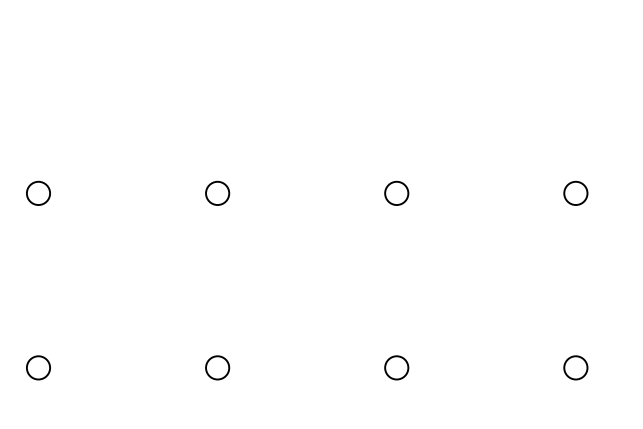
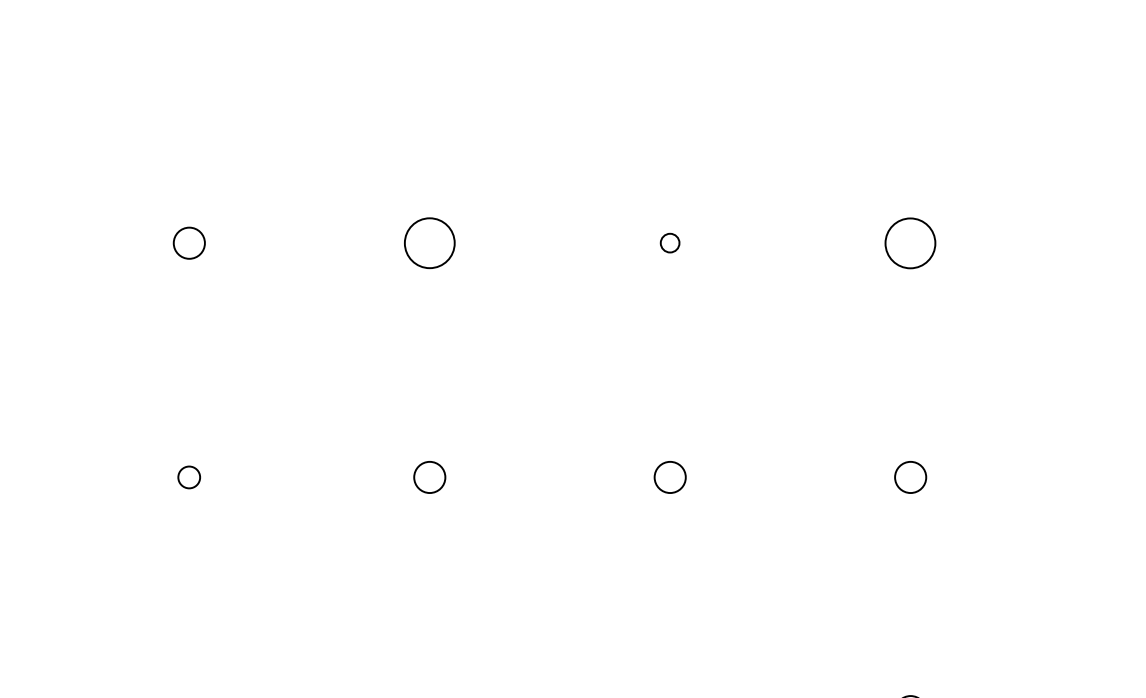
circle: (217, 192) -> (429, 242), size x1.6
circle: (396, 192) -> (669, 242), size x0.6
circle: (575, 192) -> (910, 242), size x1.6
circle: (37, 367) -> (188, 477), size x0.7

